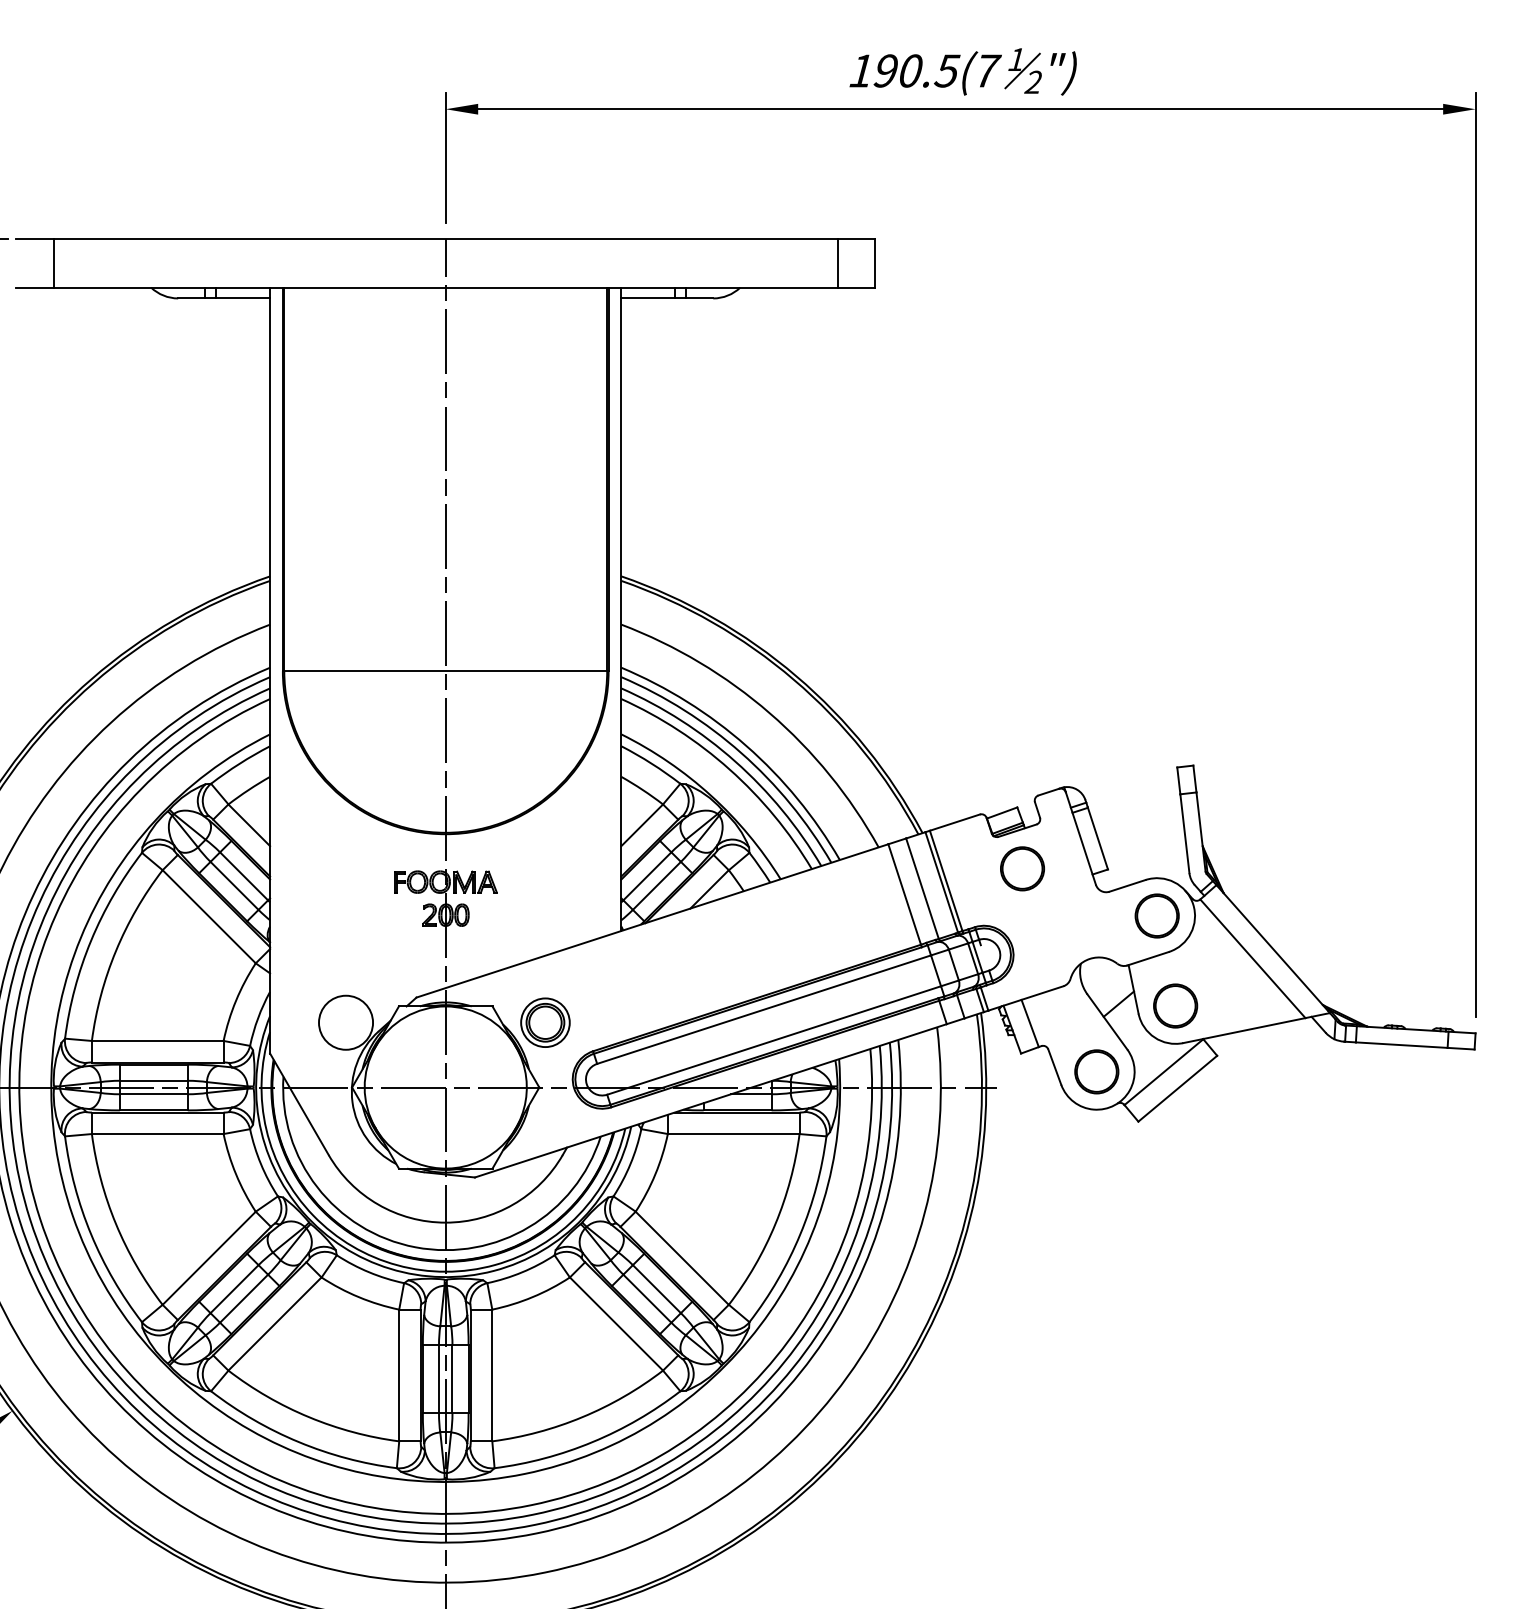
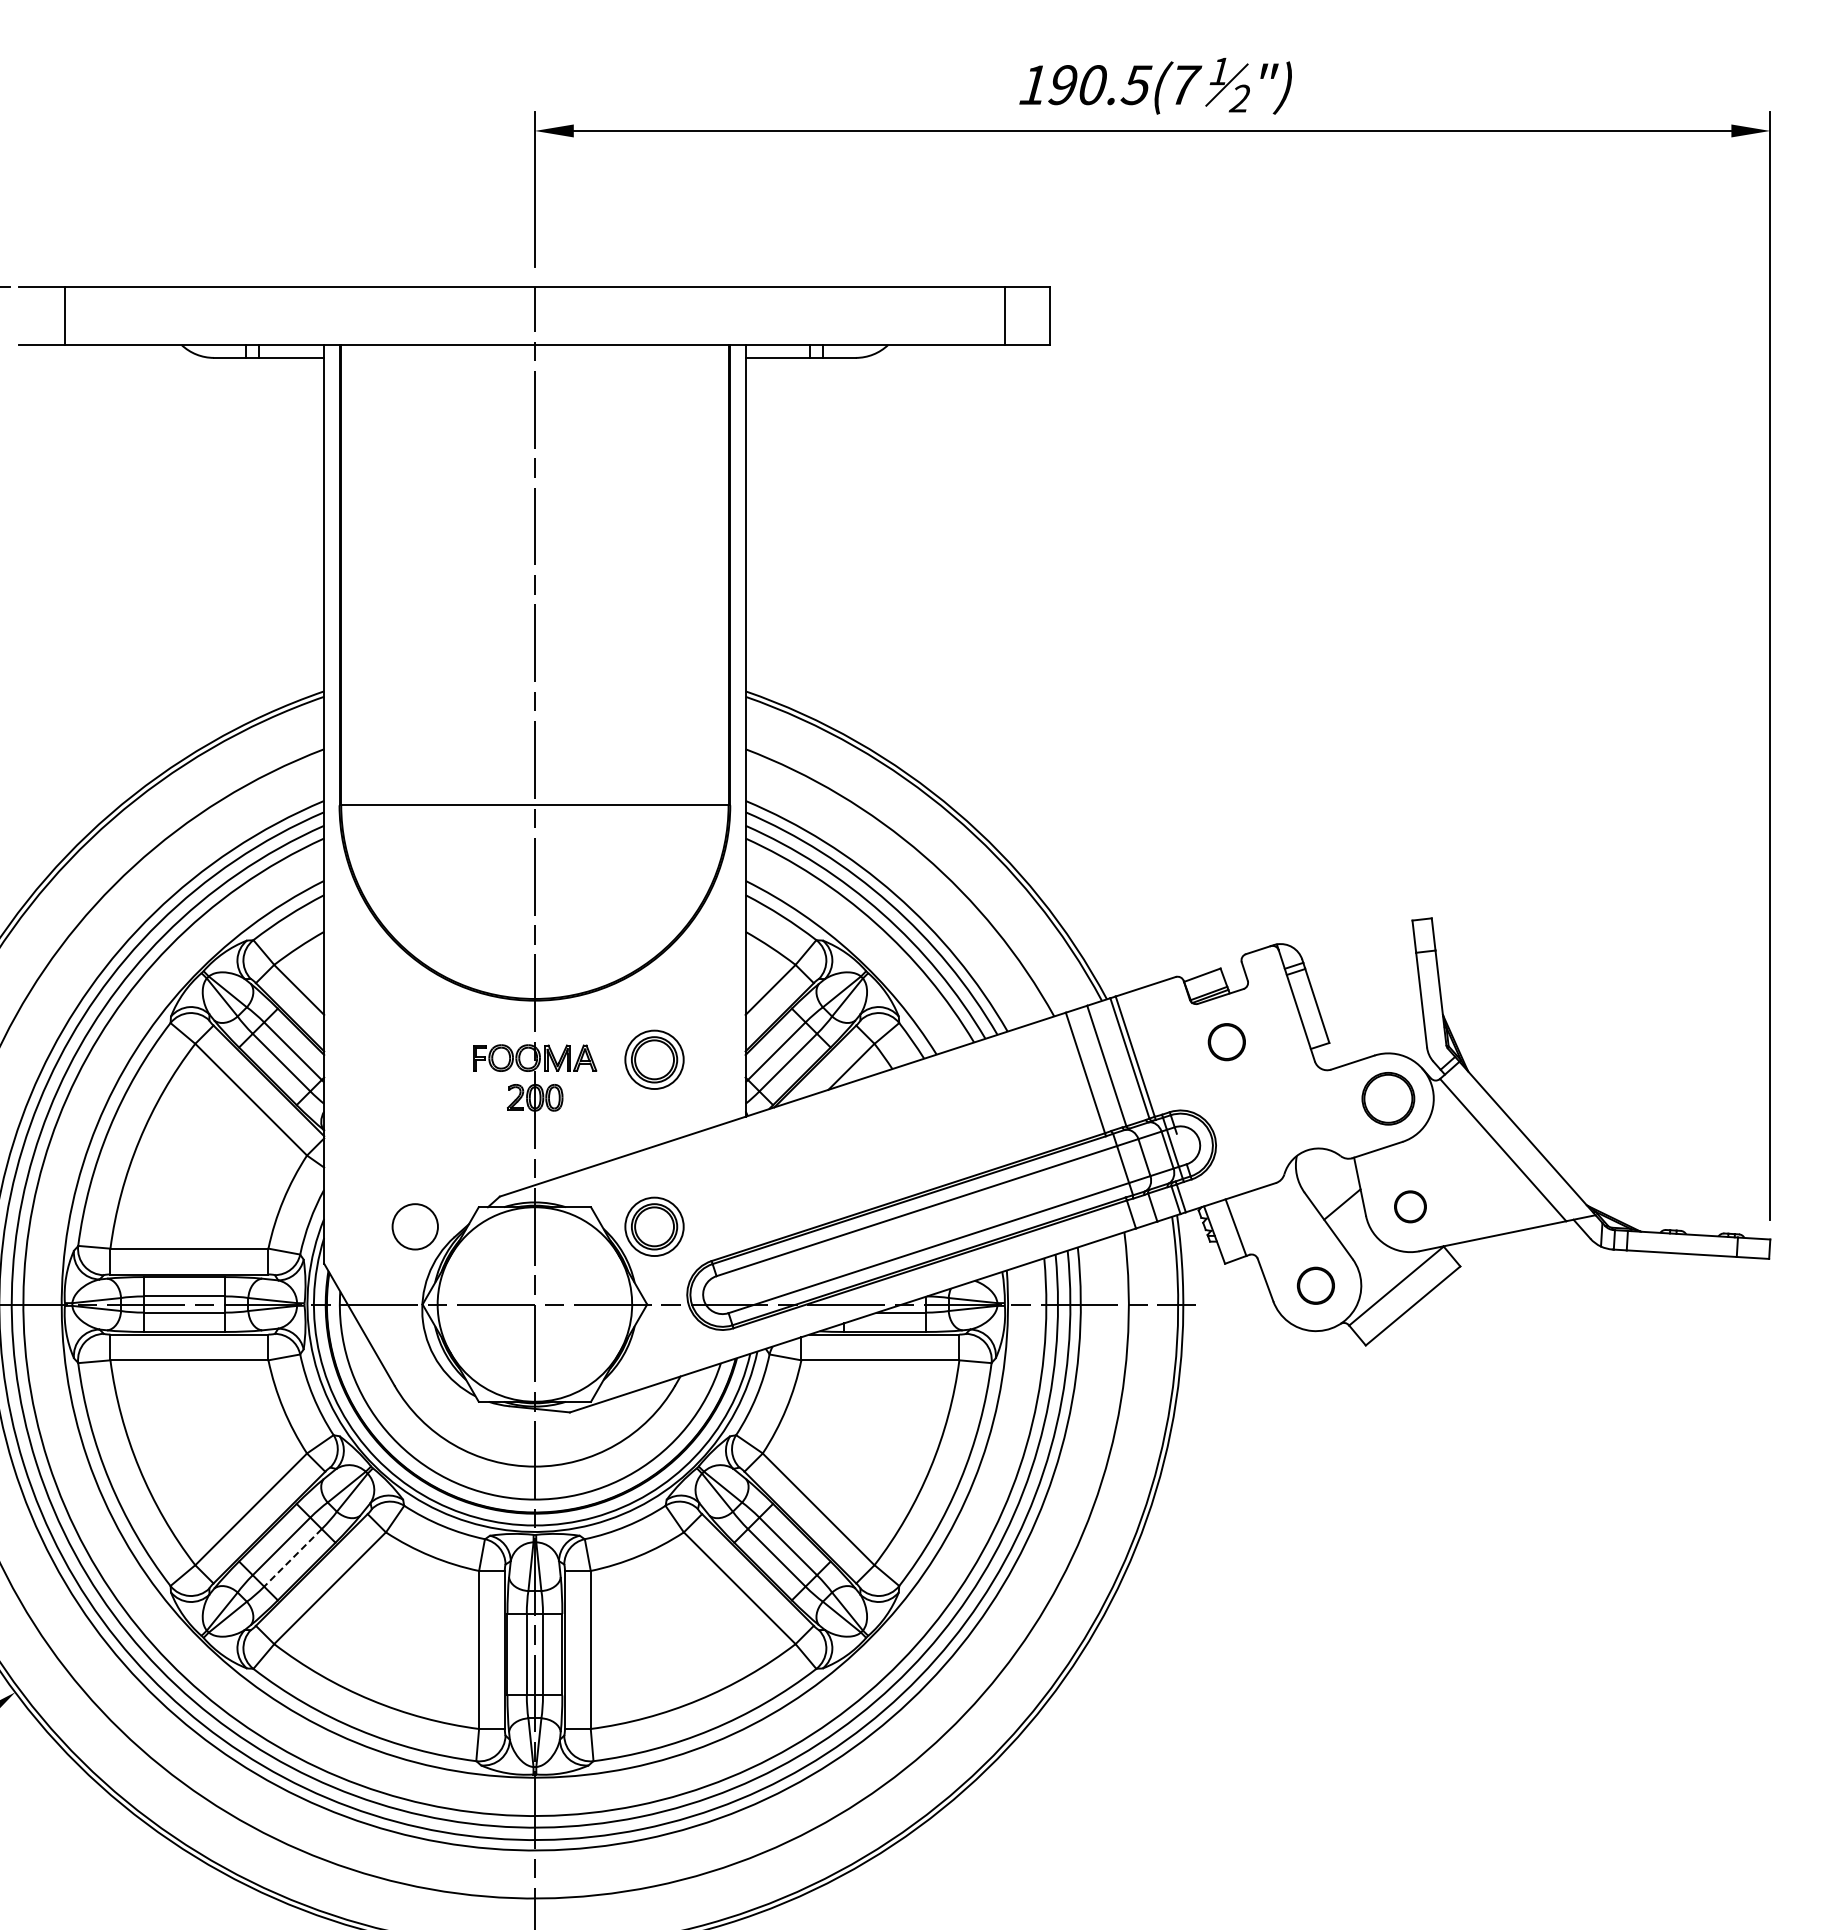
part: (1022, 868) -> (1226, 1041), size x0.7
part: (545, 883) -> (654, 1059), added
part: (1175, 1005) -> (1410, 1206), size x0.6
circle: (345, 1022) -> (414, 1226), size x0.7
part: (1096, 1071) -> (1315, 1285), size x0.7
line: (244, 1298) -> (293, 1557), solid -> dashed

